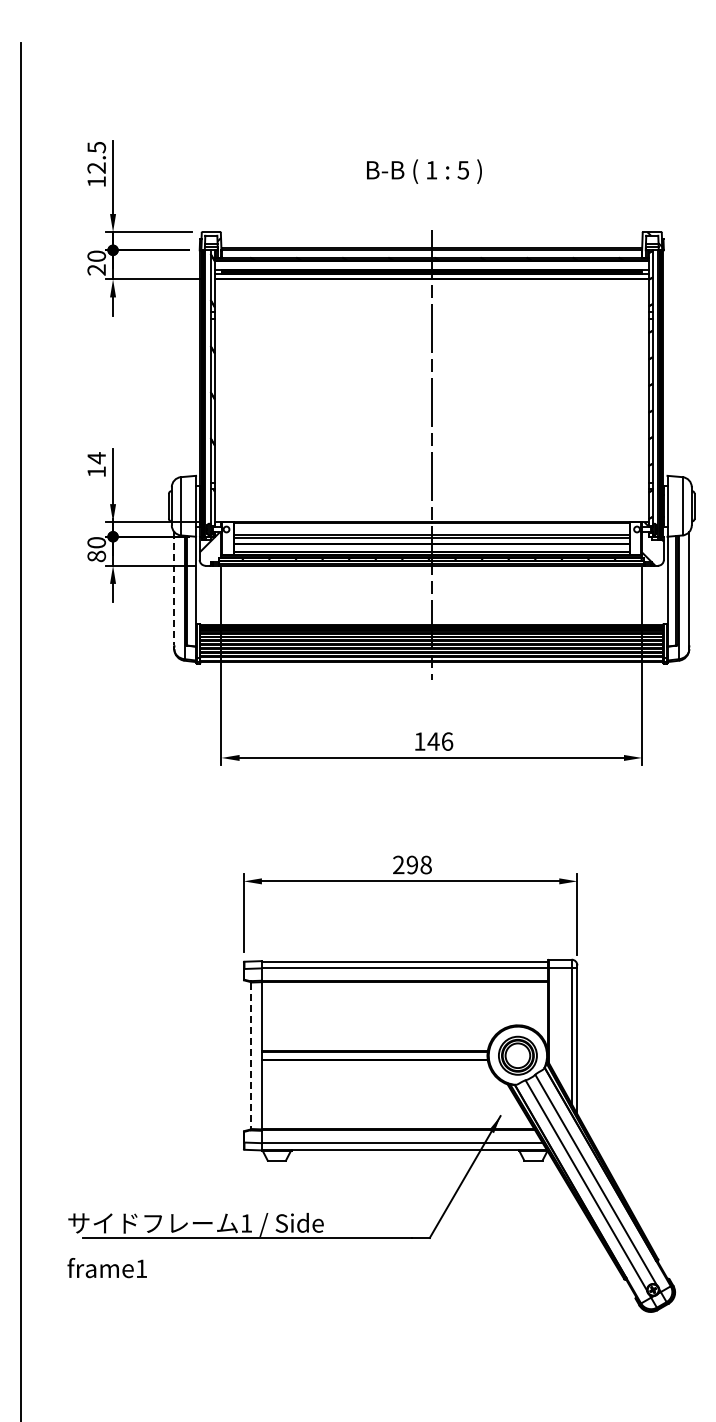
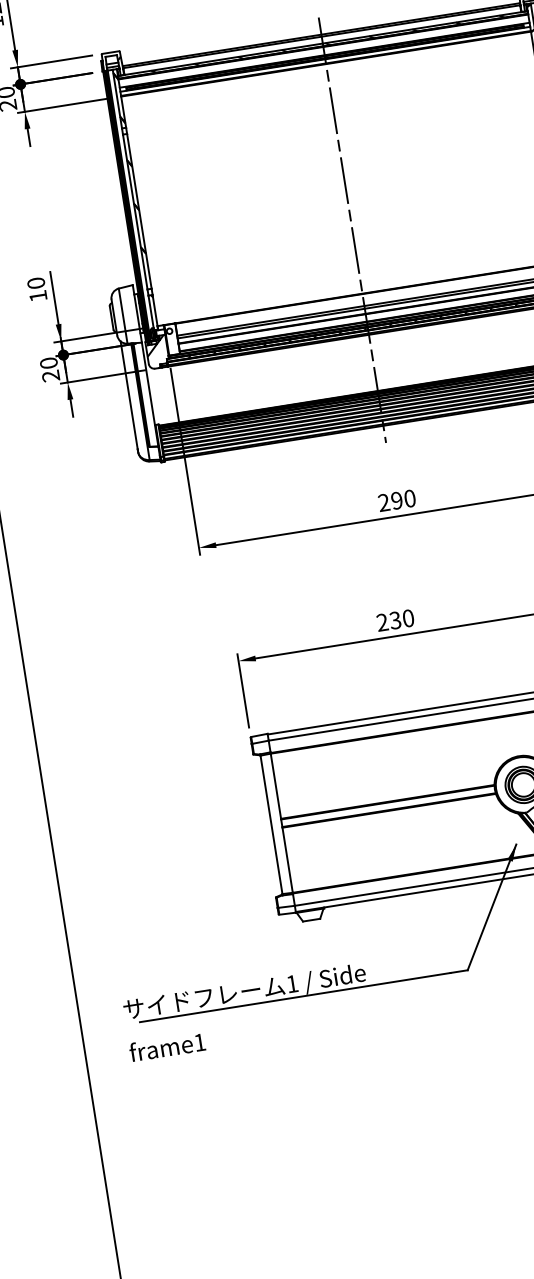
text: (96, 458) -> (36, 283), 14 -> 10
text: (96, 556) -> (50, 376), 80 -> 20
line: (174, 588) -> (129, 394), dashed -> solid
text: (433, 741) -> (396, 500), 146 -> 290
text: (418, 865) -> (401, 620), 298 -> 230
line: (251, 1056) -> (272, 825), dashed -> solid

